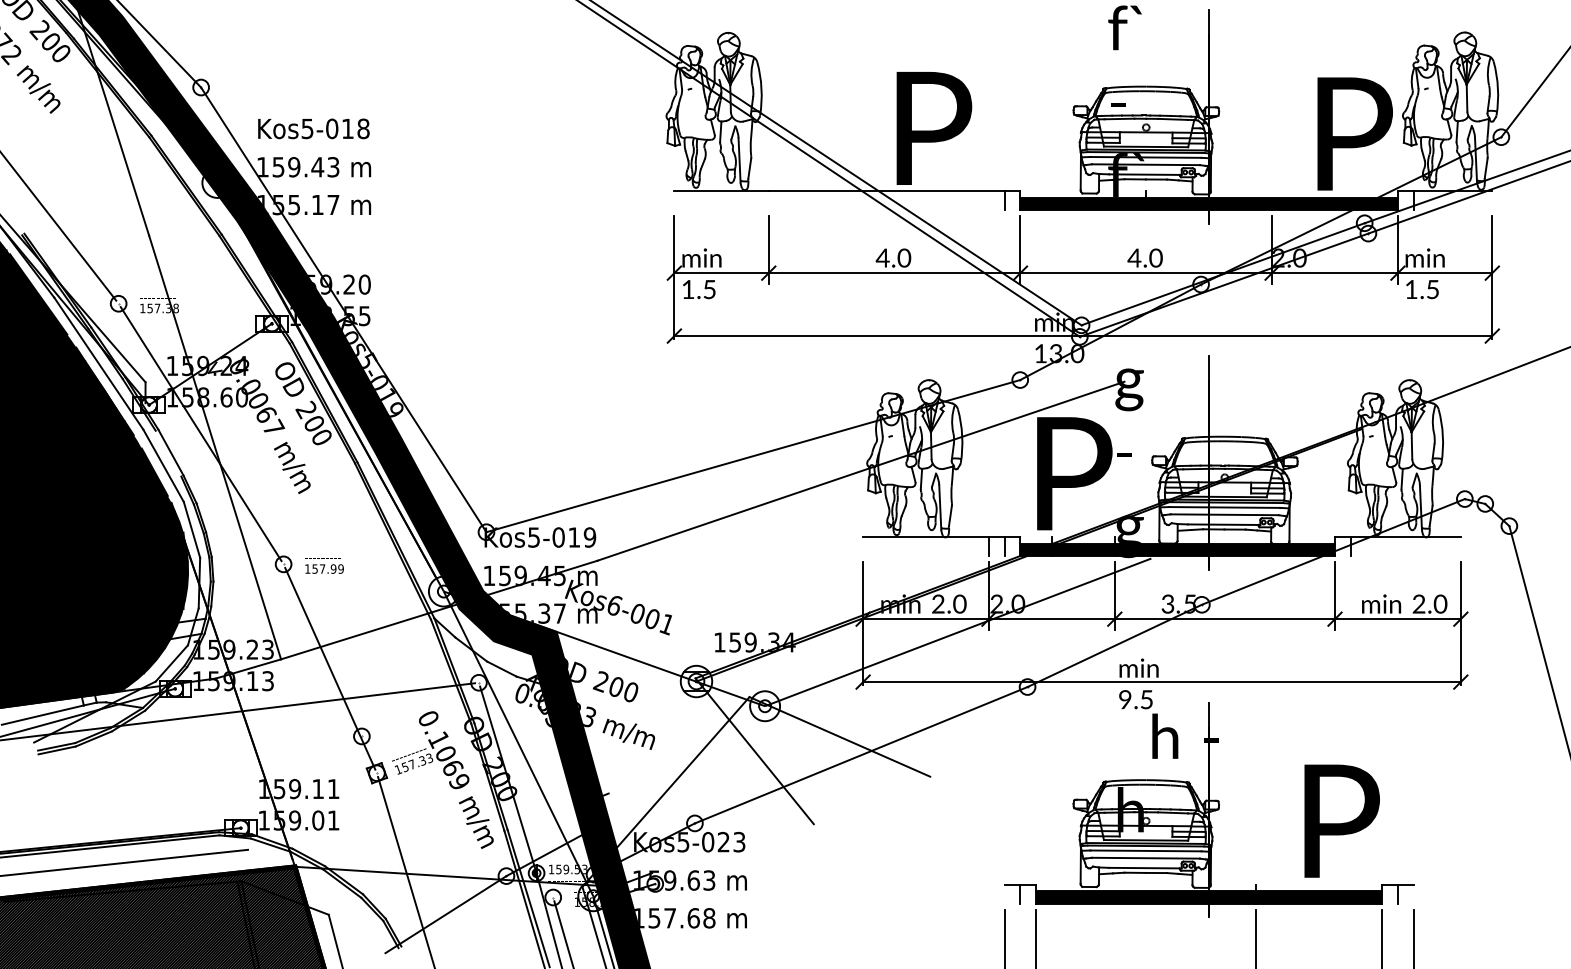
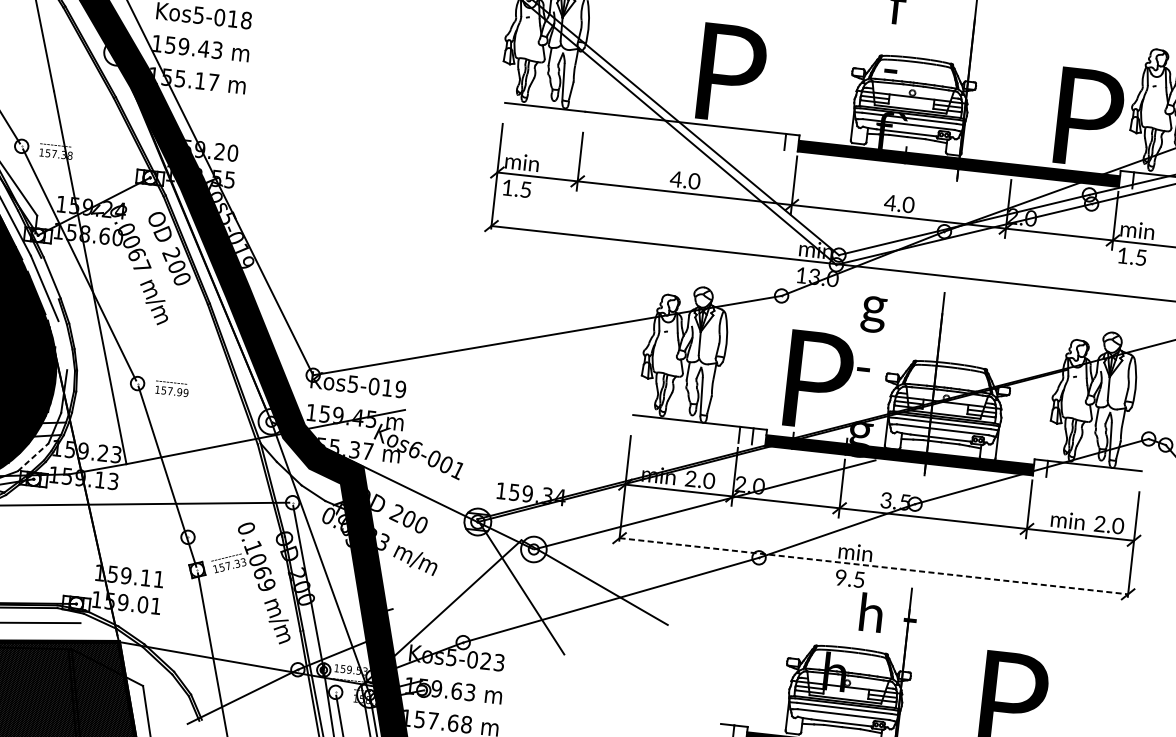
line: (860, 470) -> (637, 357), removed
line: (191, 529) -> (62, 345), removed
line: (172, 663) -> (33, 457), solid -> dashed
line: (1161, 682) -> (873, 566), solid -> dashed

